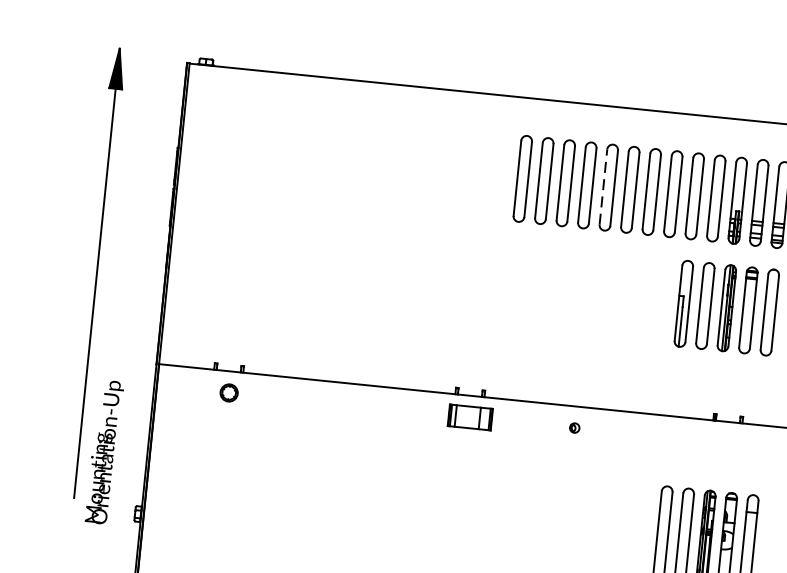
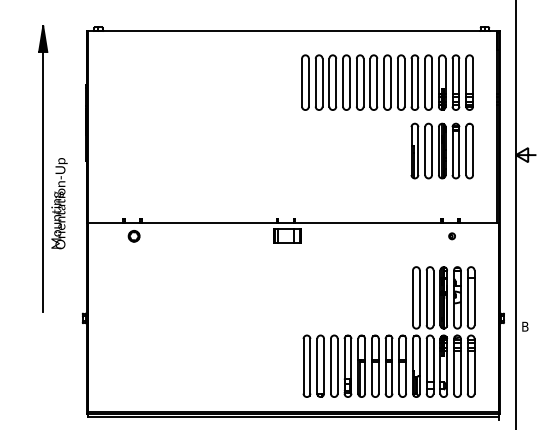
line: (603, 186) -> (356, 82), dashed -> solid
part: (573, 428) -> (451, 236), moved
text: (104, 452) -> (59, 203), moved

